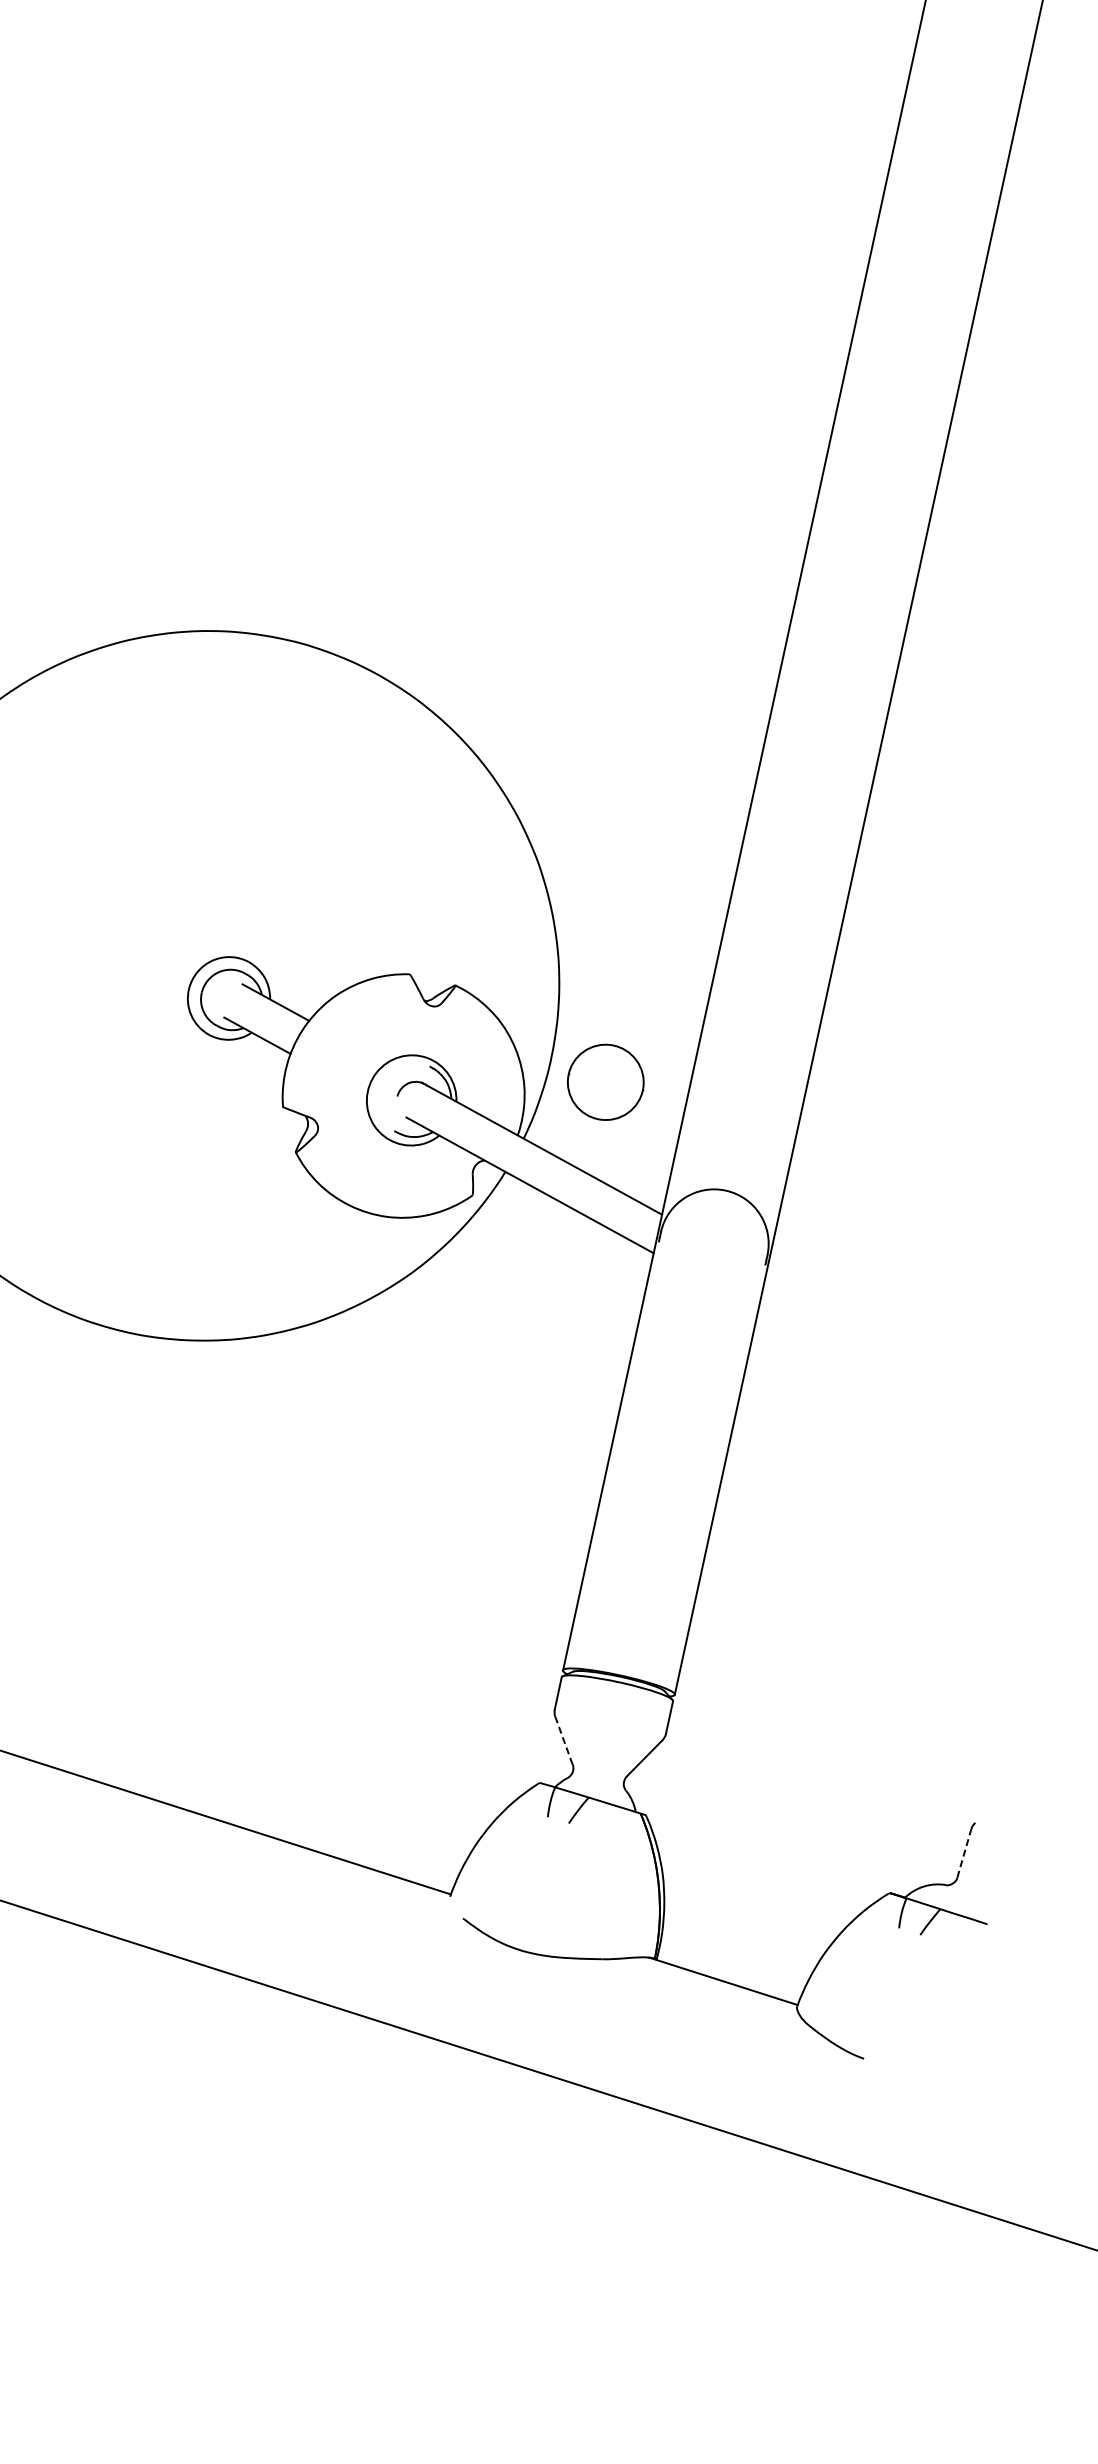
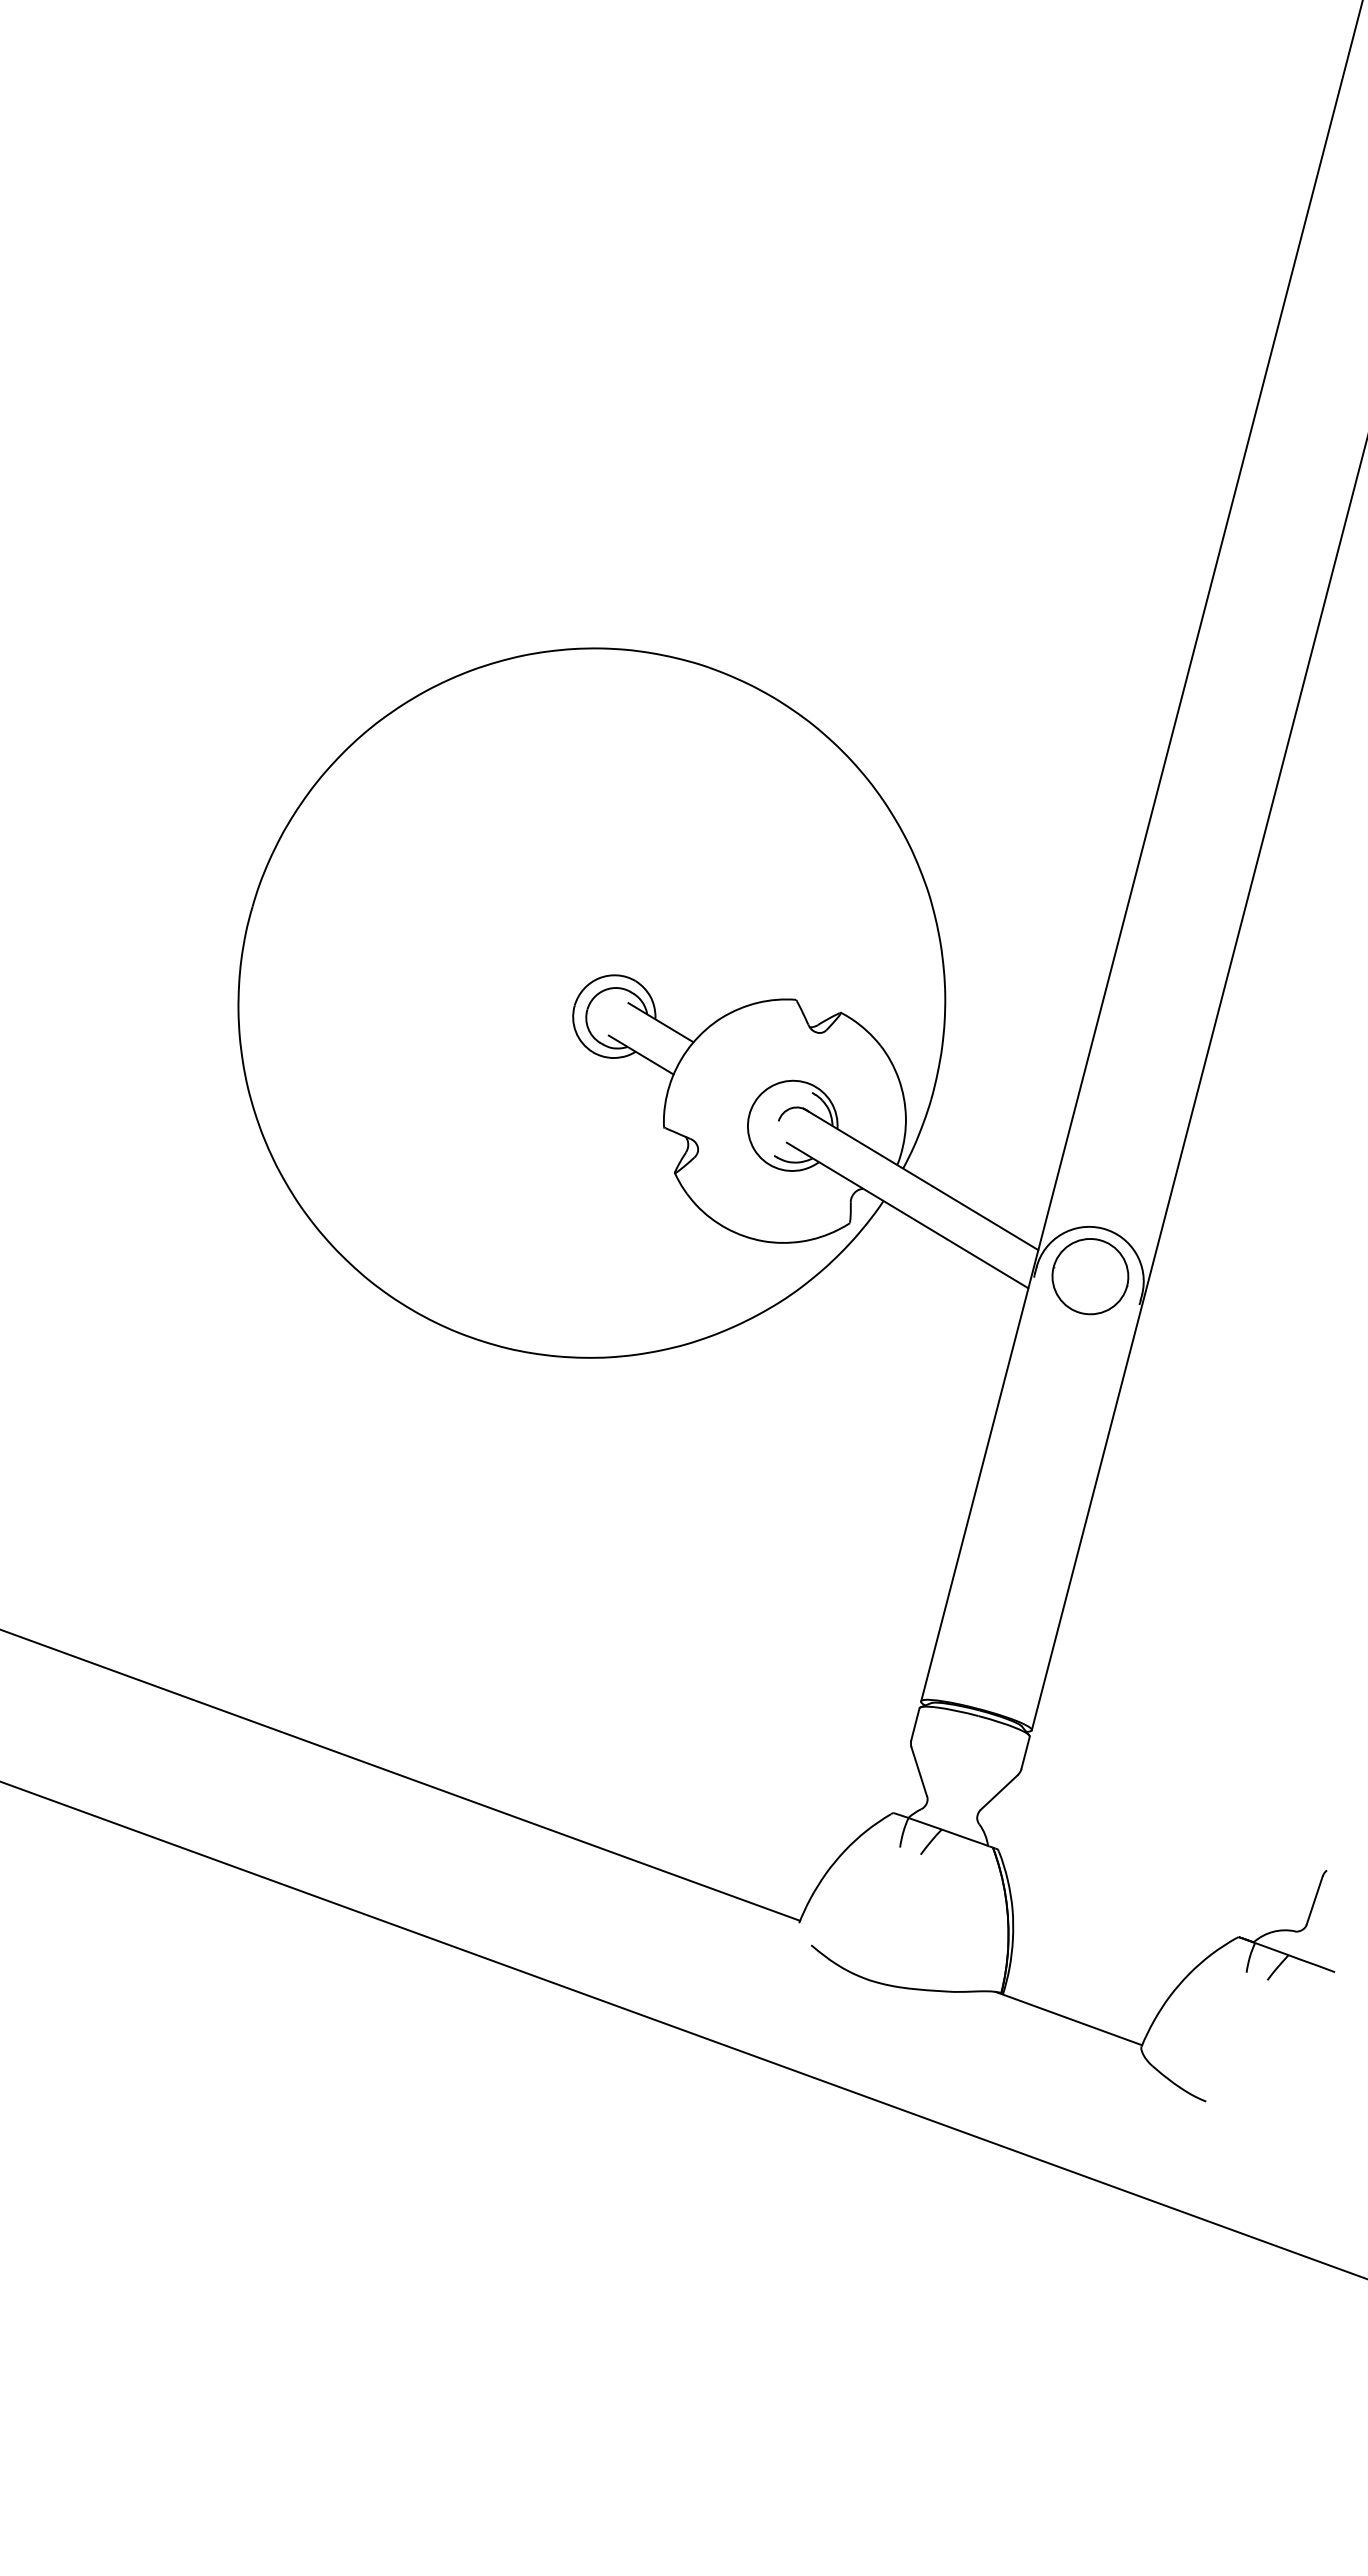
part: (605, 1082) -> (1090, 1276), moved
line: (564, 1740) -> (919, 1771), dashed -> solid
line: (964, 1852) -> (1314, 1899), dashed -> solid

